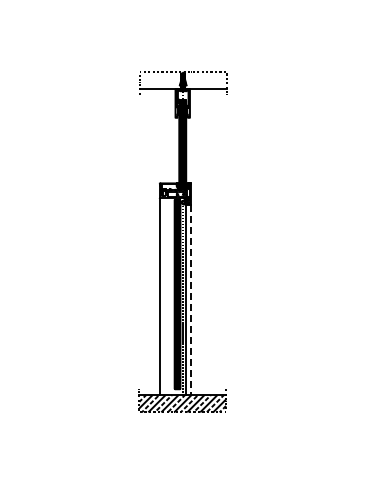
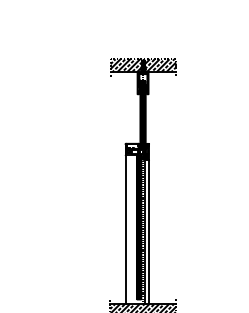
hatch: (182, 79) -> (142, 65), added
line: (190, 300) -> (148, 232), dashed -> solid

